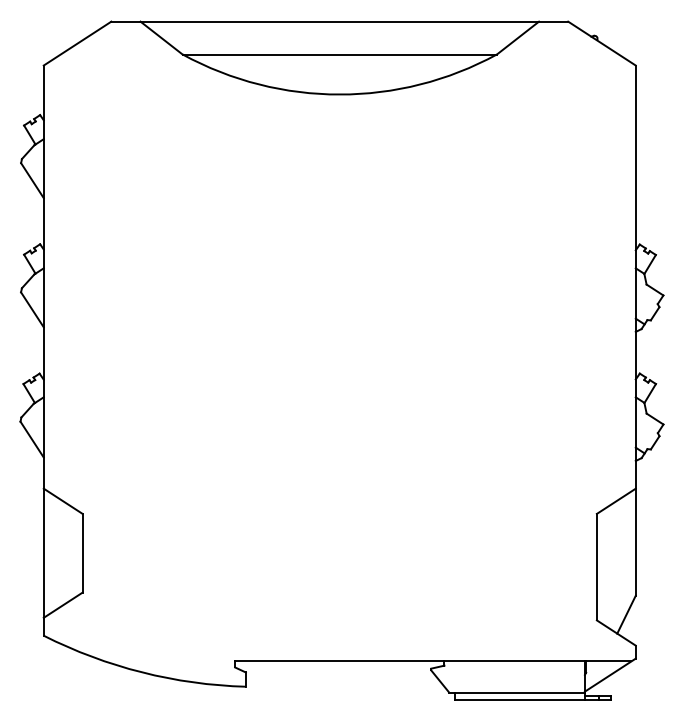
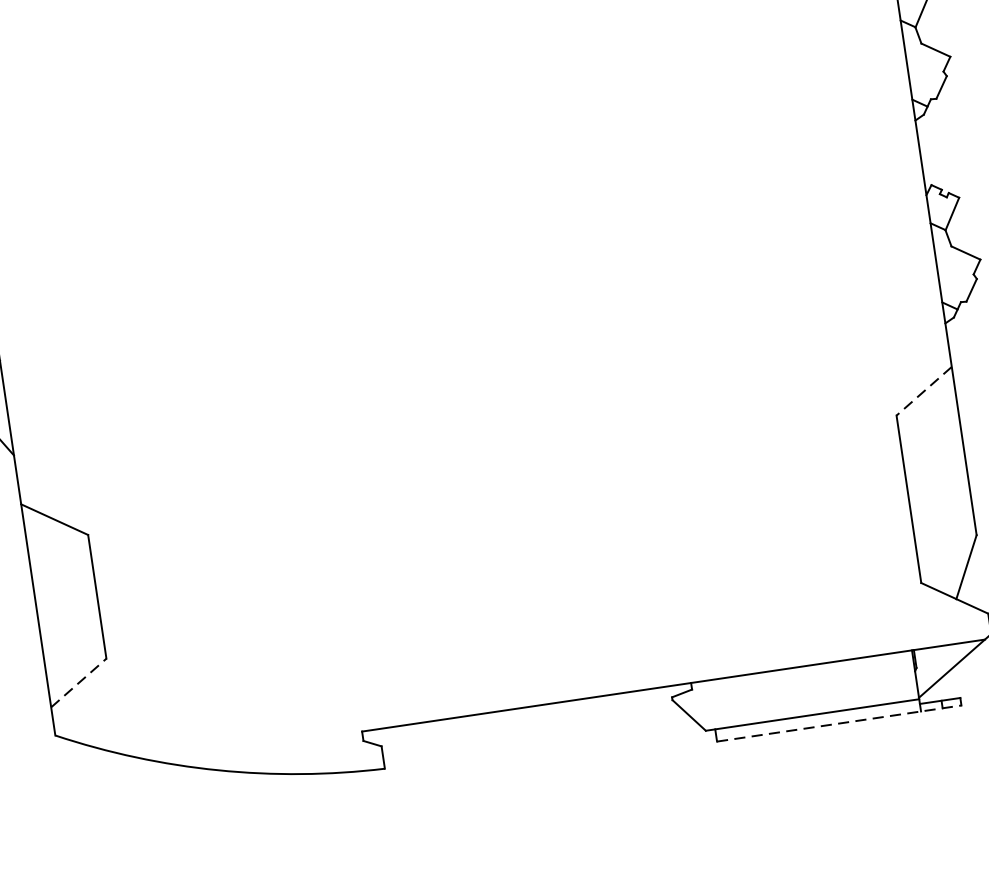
line: (615, 501) -> (922, 391), solid -> dashed
line: (63, 604) -> (79, 681), solid -> dashed
line: (532, 700) -> (838, 723), solid -> dashed

